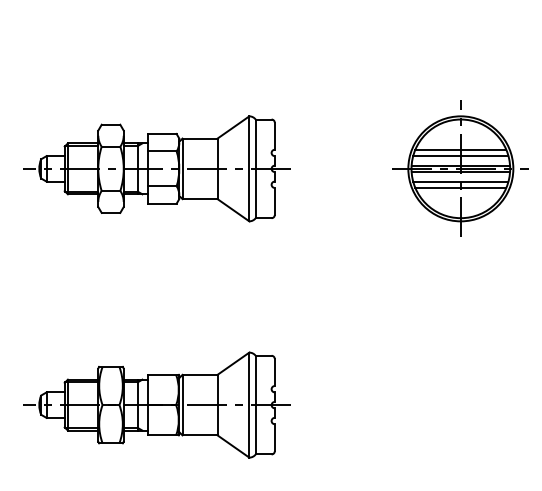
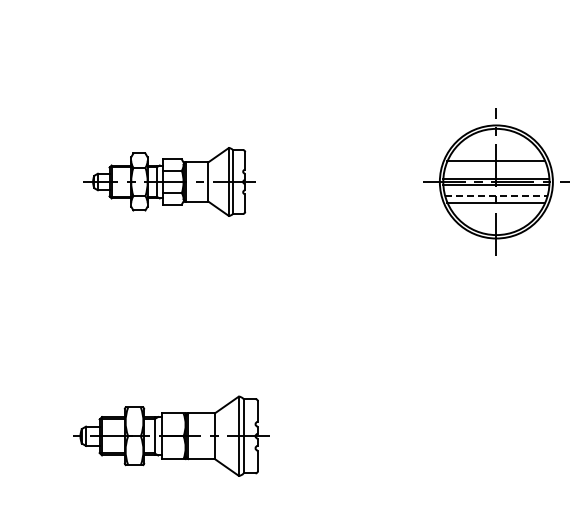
line: (460, 156) -> (496, 168), removed
part: (156, 168) -> (168, 181), size x0.6
line: (460, 181) -> (496, 195), solid -> dashed
part: (156, 404) -> (168, 435), size x0.7

